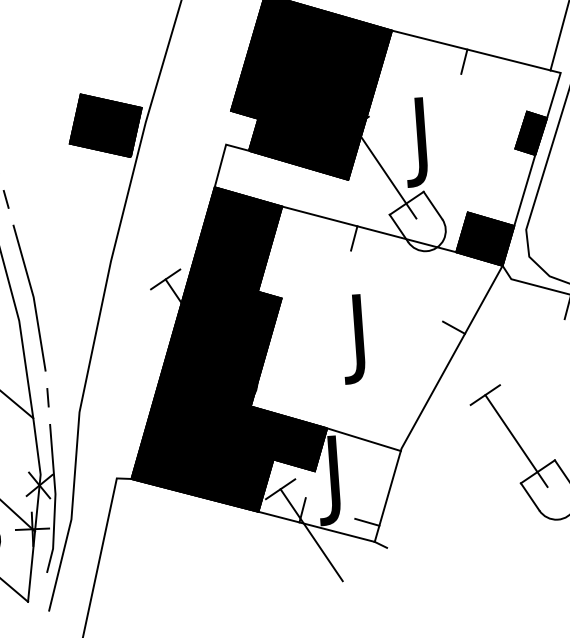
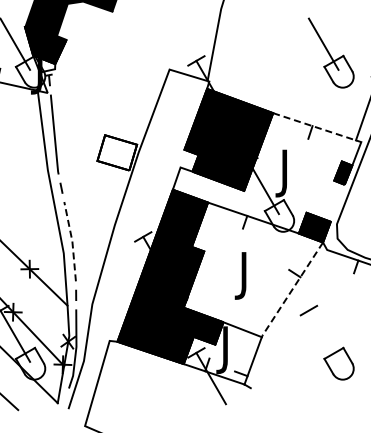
line: (471, 50) -> (314, 126), solid -> dashed
fill: (106, 125) -> (117, 152), removed
line: (524, 189) -> (337, 202), removed
line: (33, 297) -> (72, 241), solid -> dashed
line: (450, 359) -> (291, 290), solid -> dashed
line: (515, 439) -> (323, 335), removed

